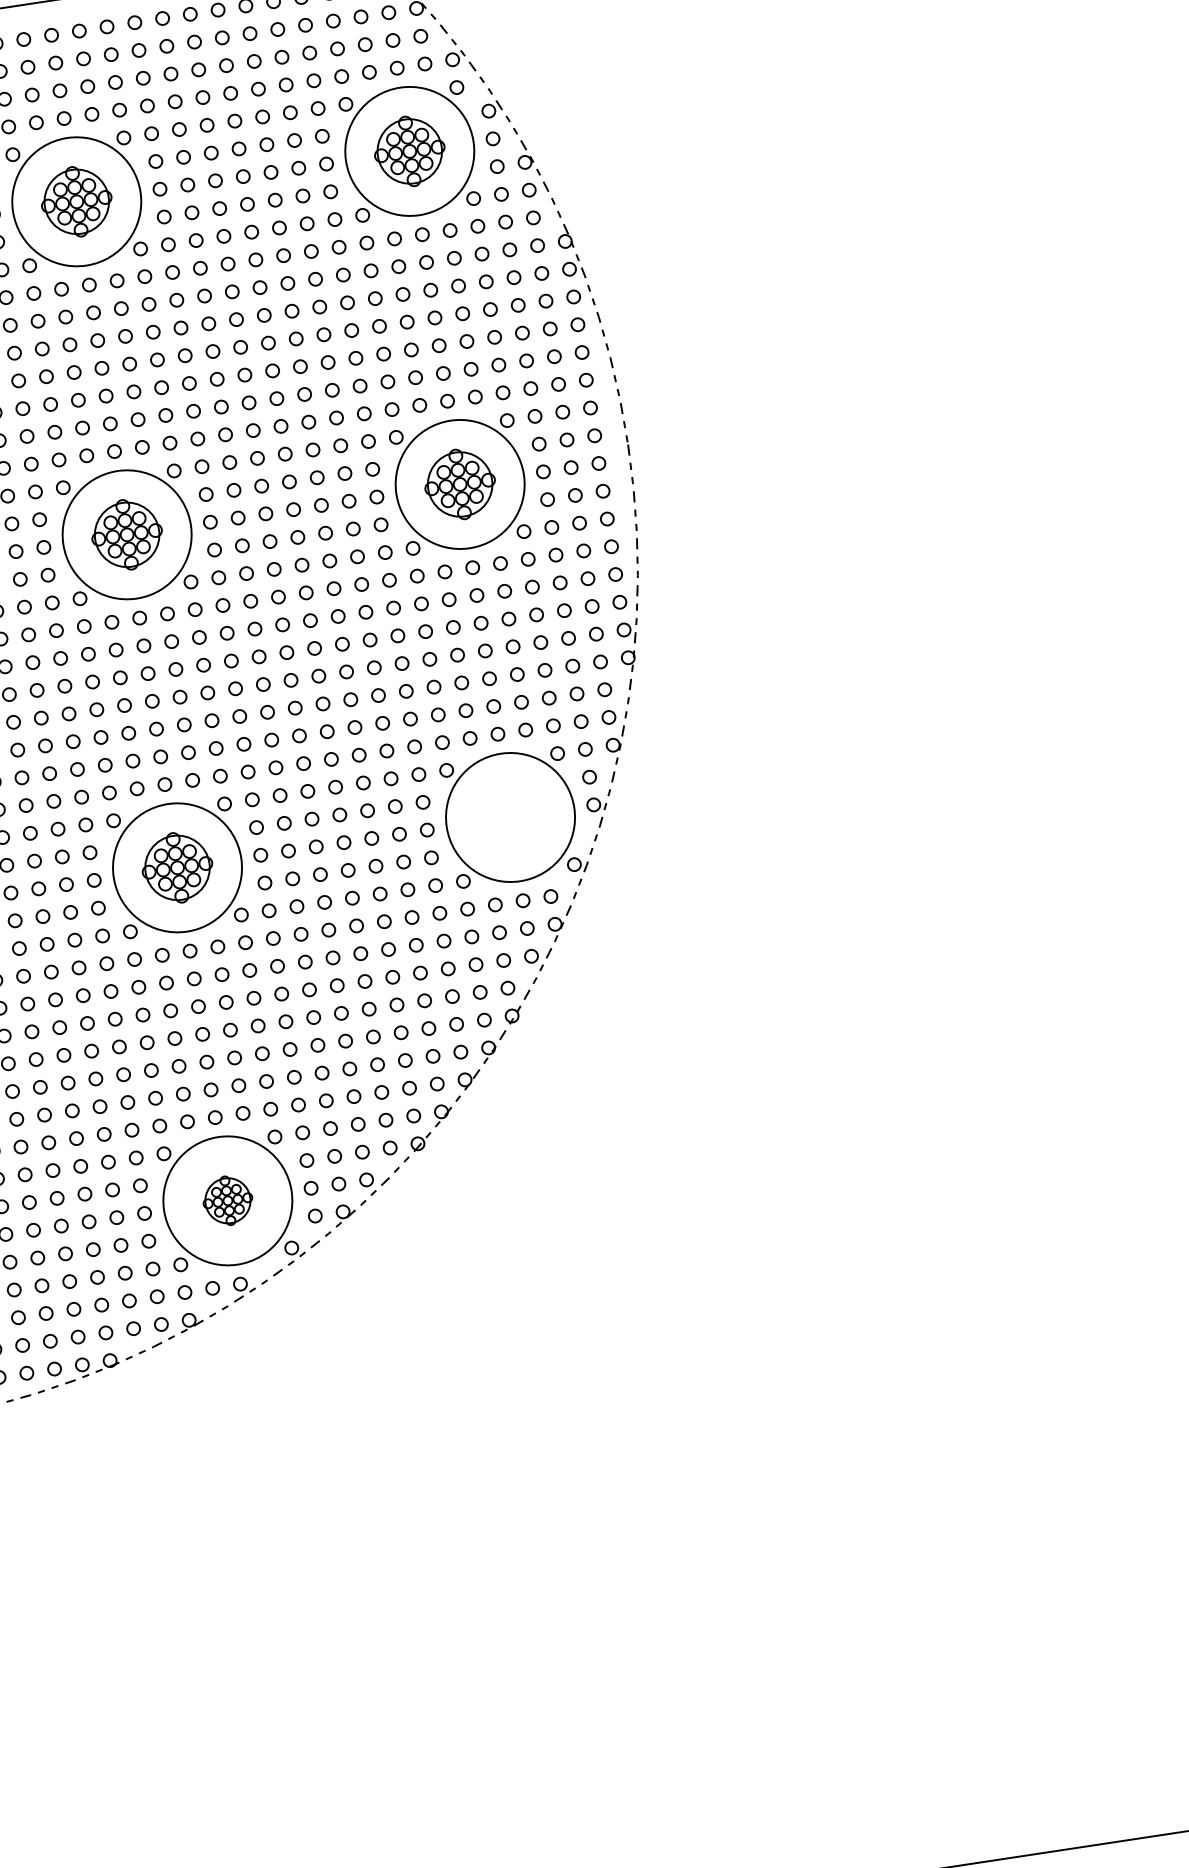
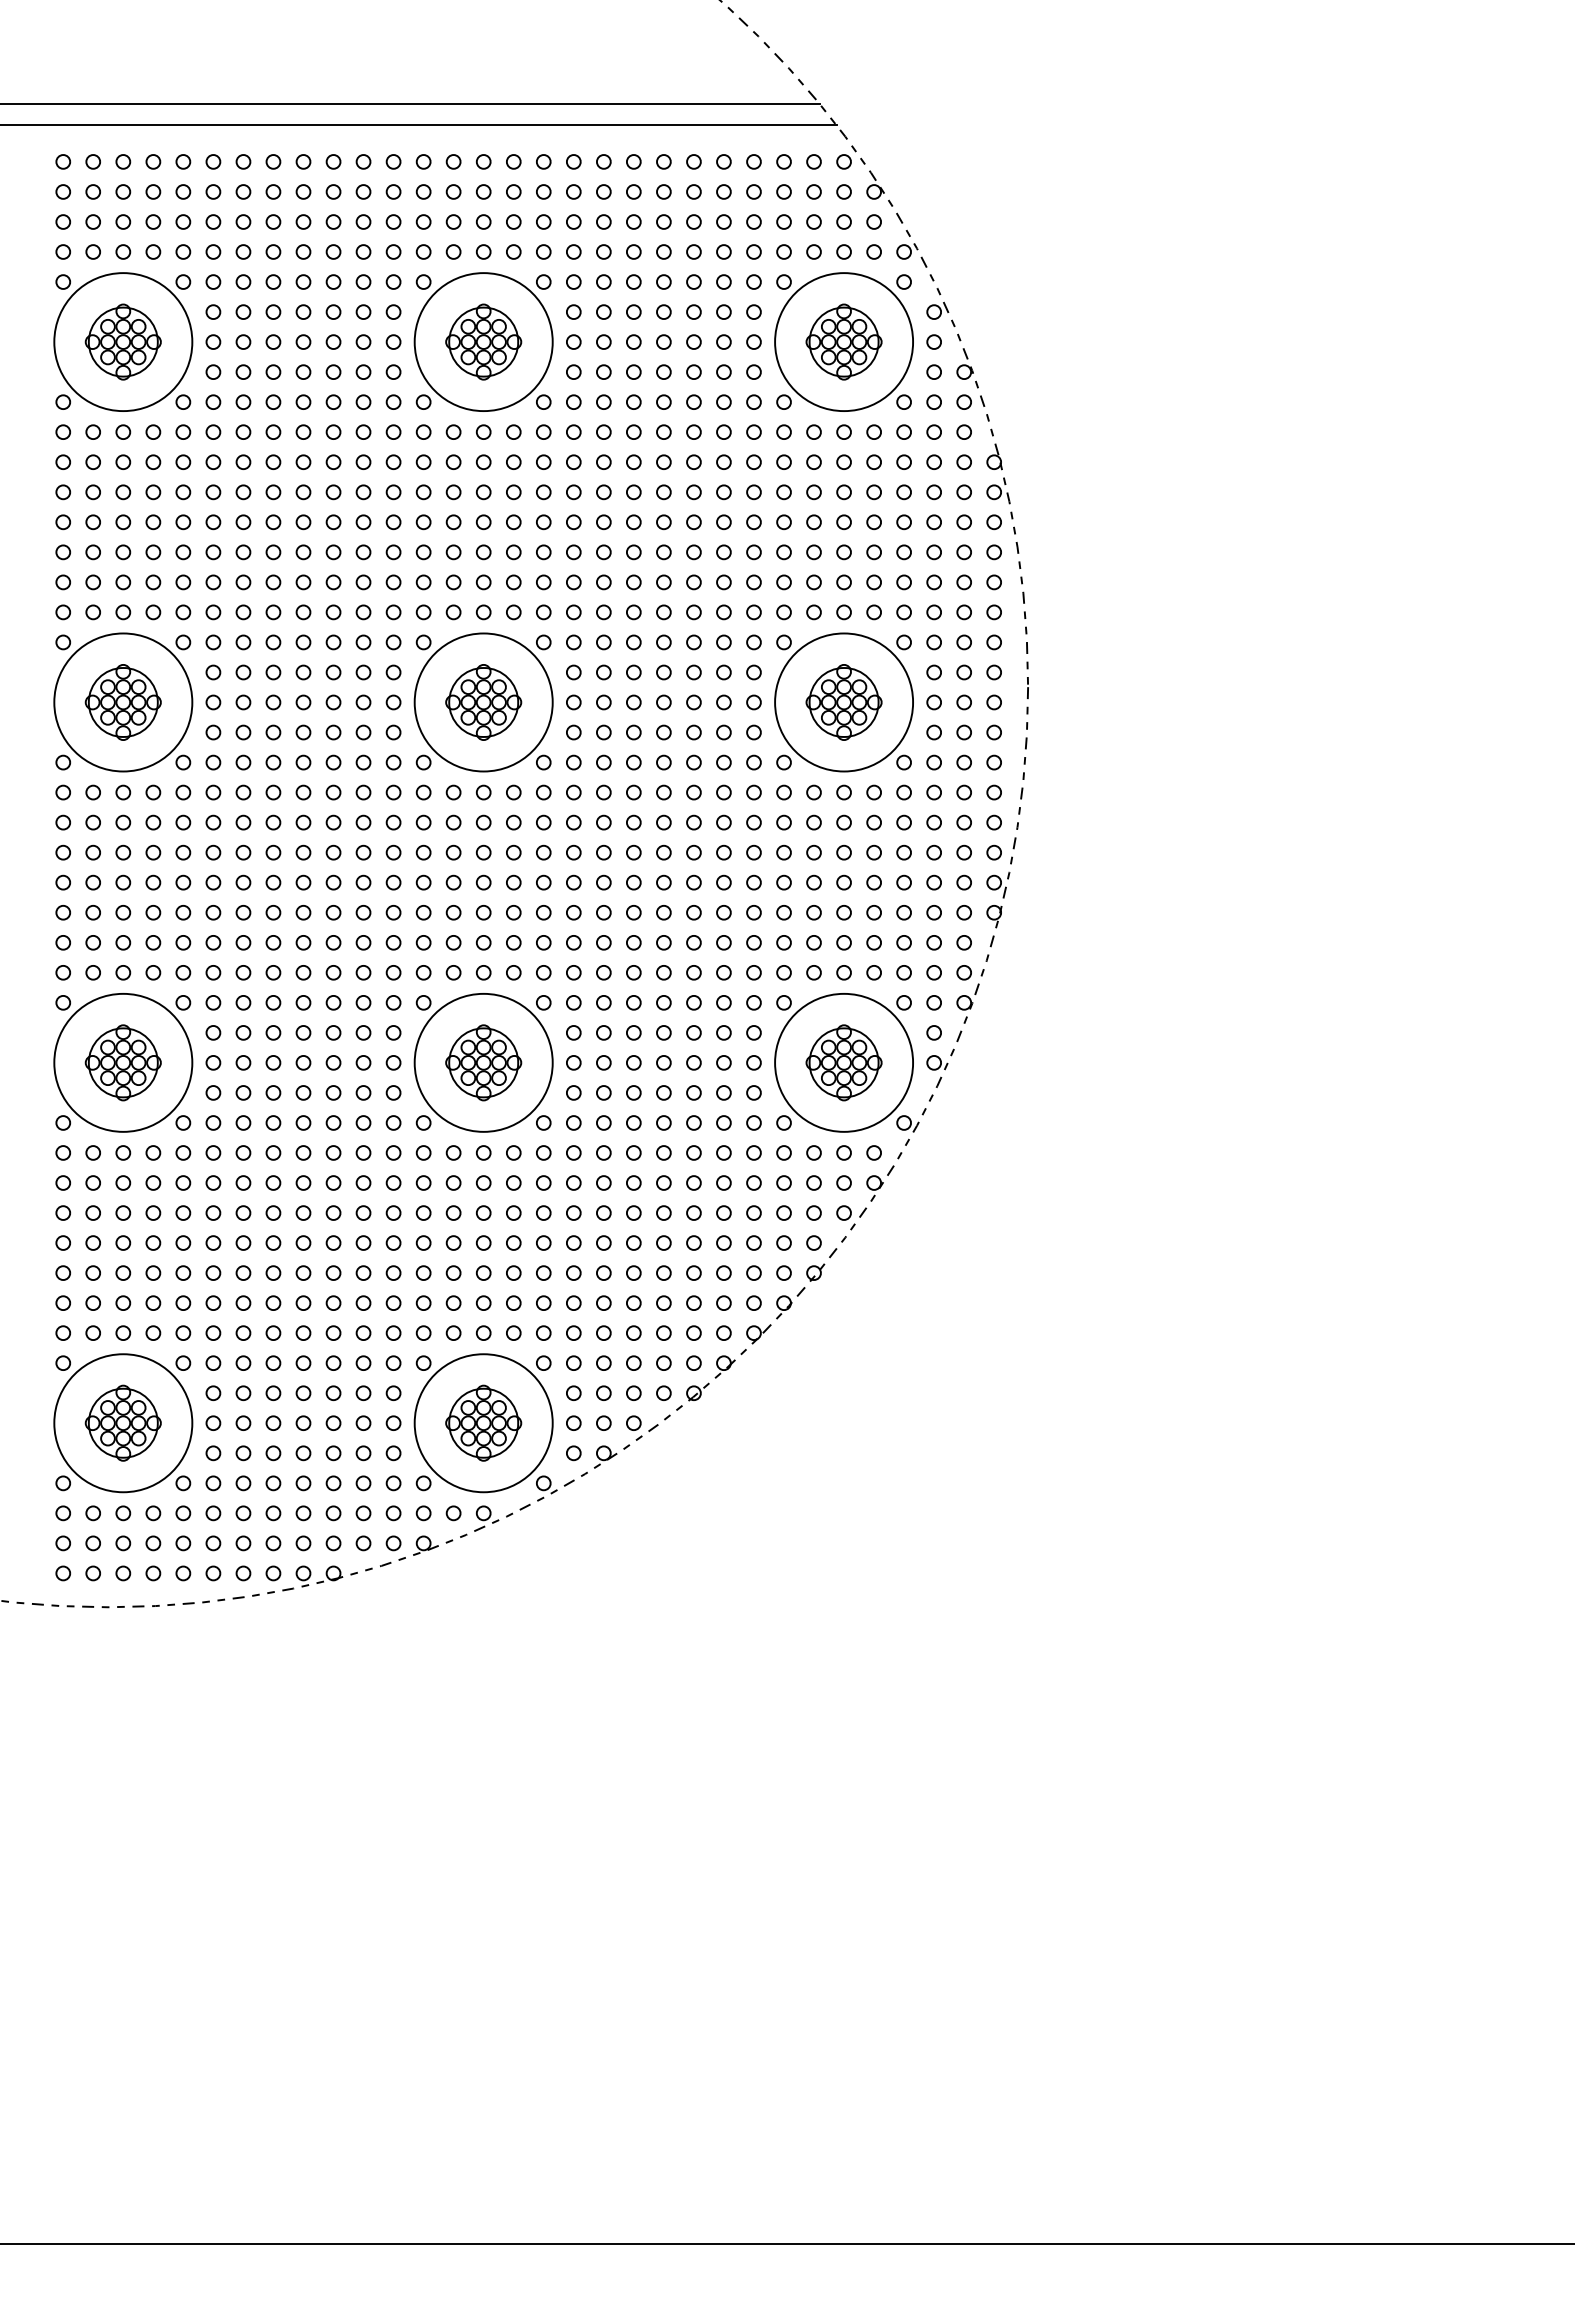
part: (509, 817) -> (843, 1062), added
part: (227, 1200) -> (483, 1422), size x1.43

